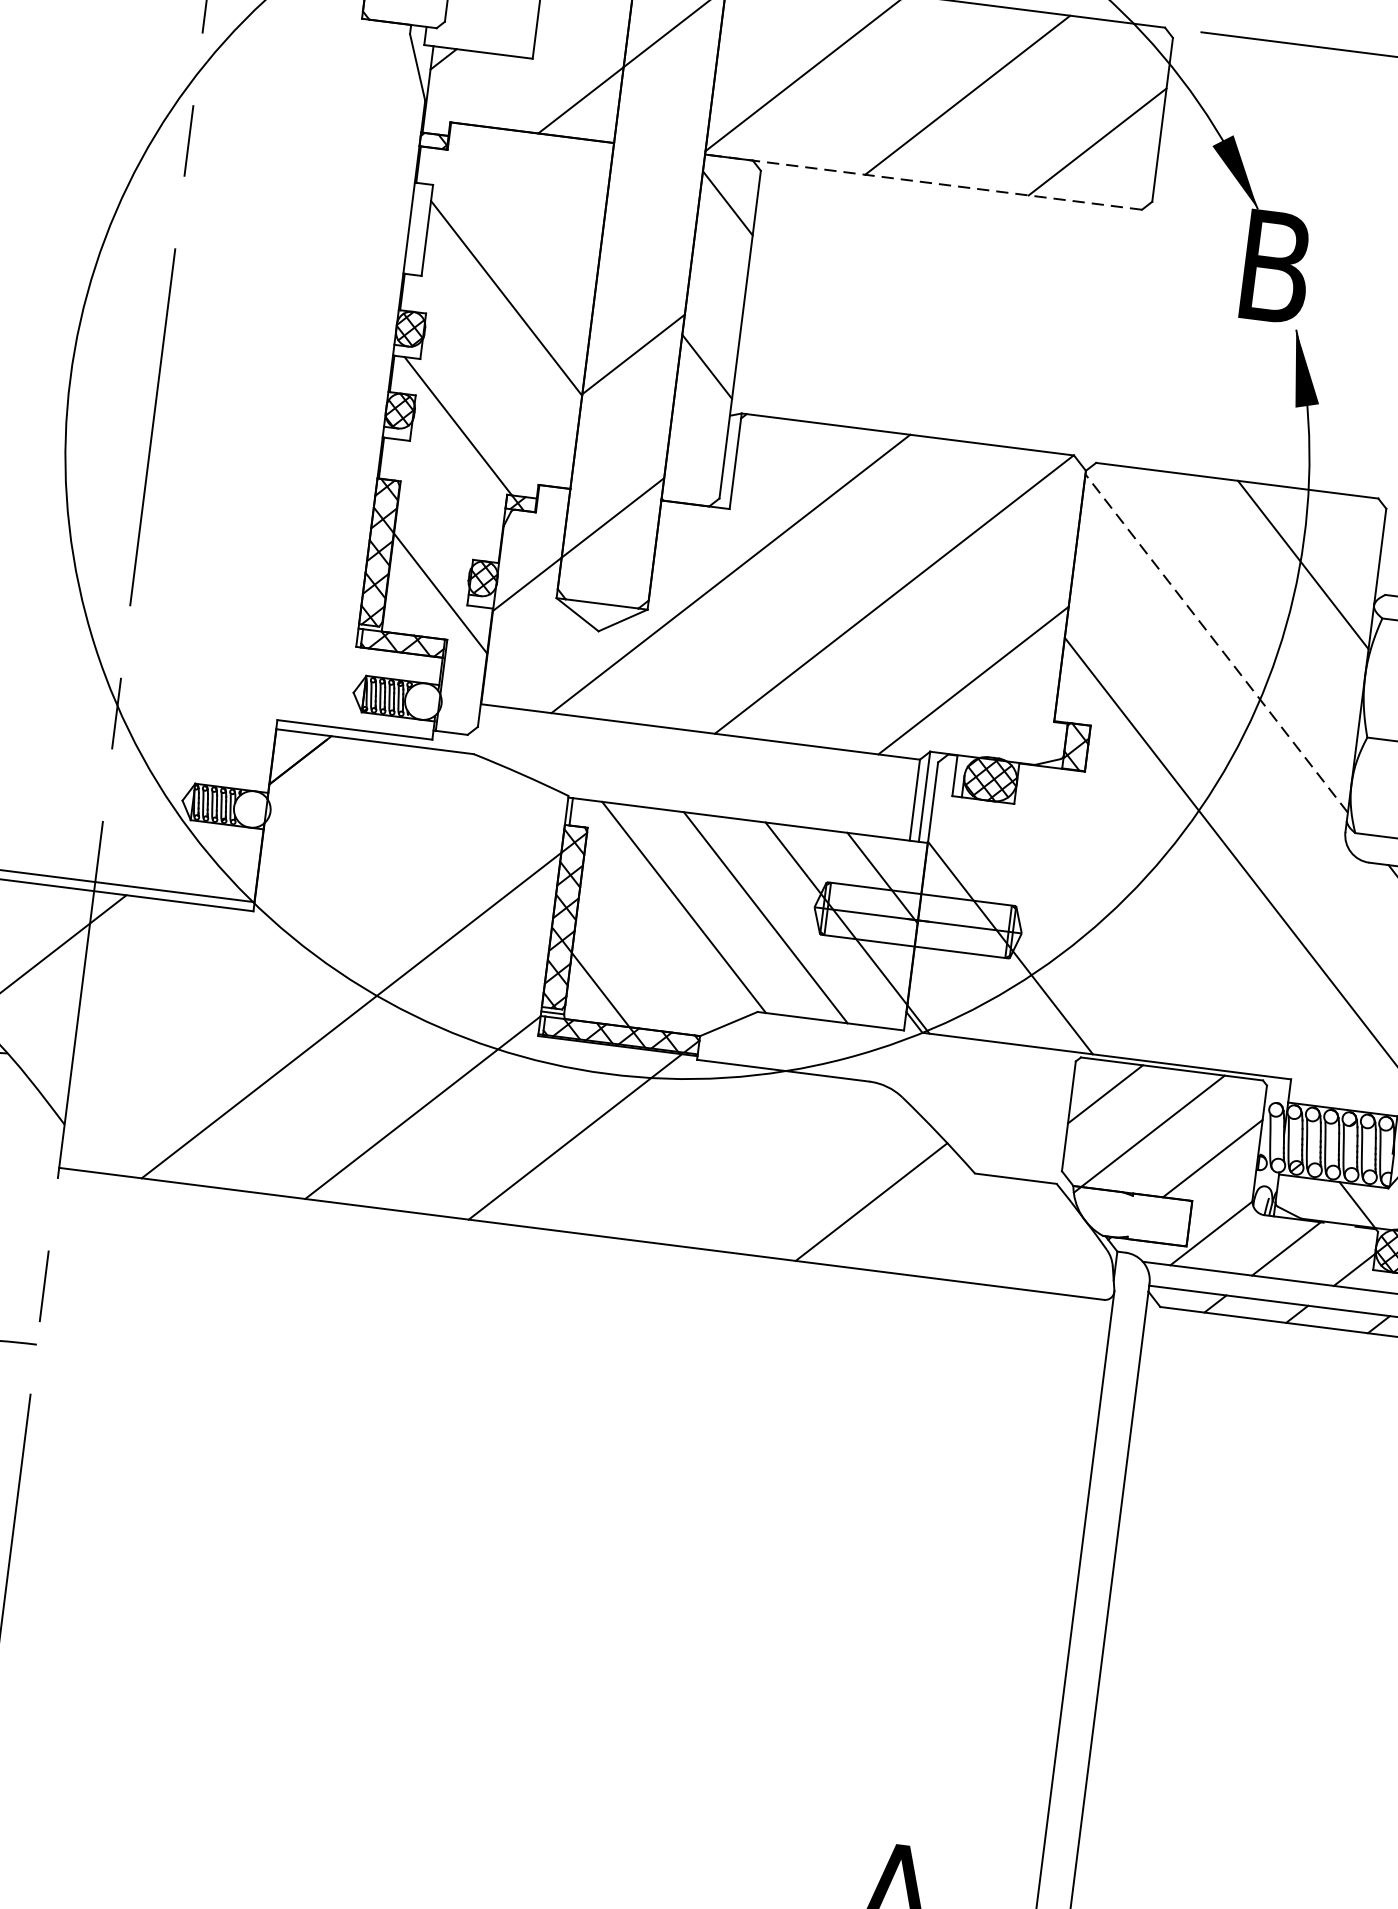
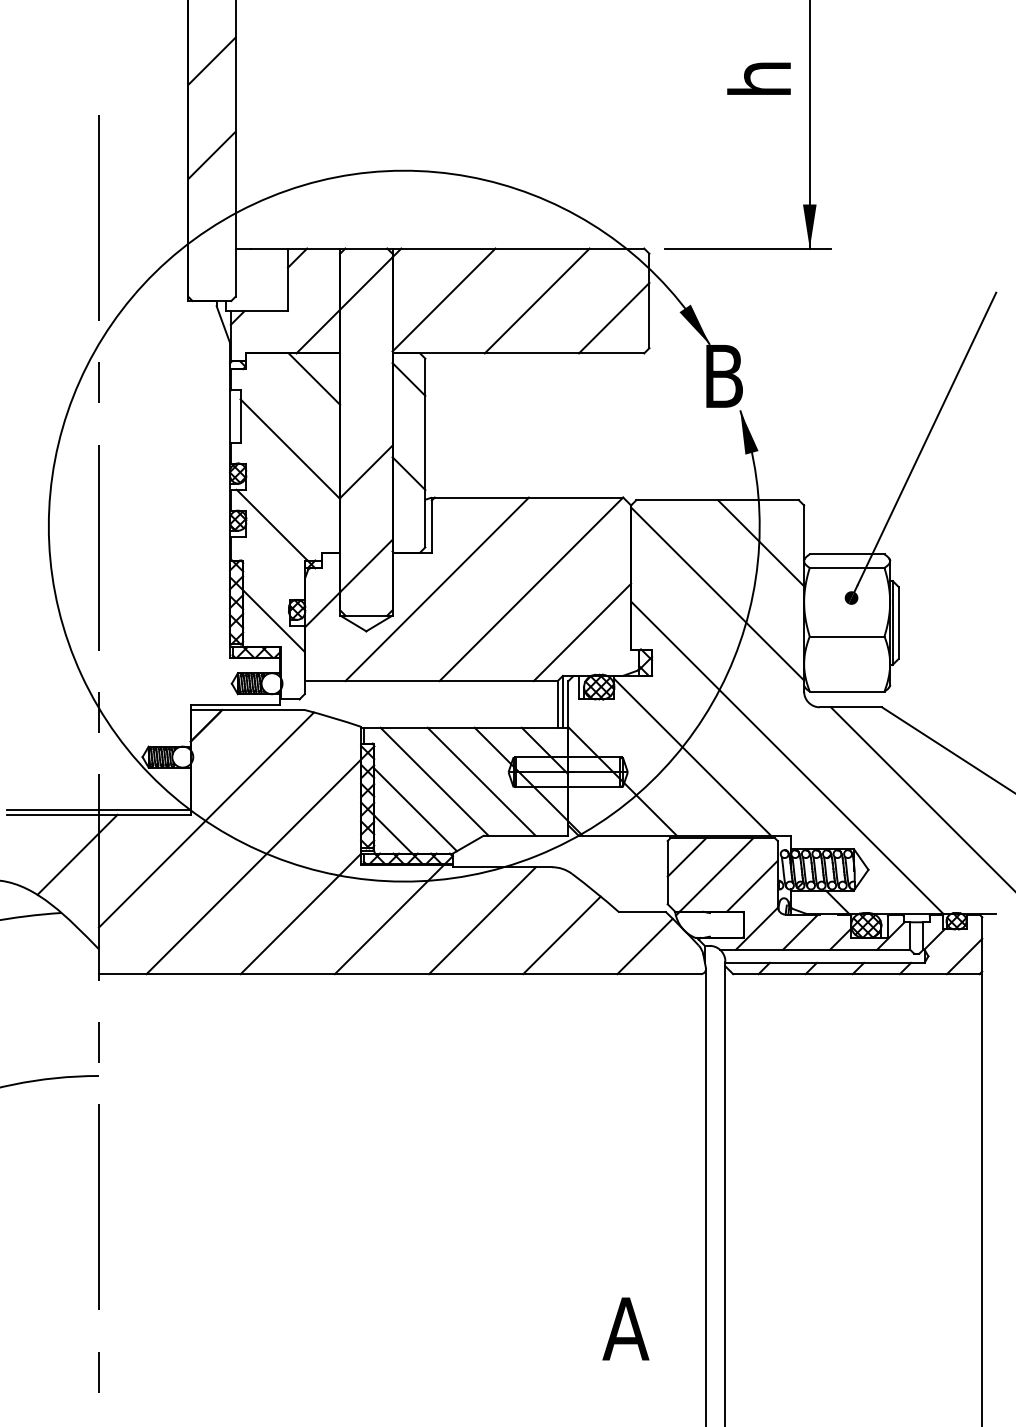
line: (564, 180) -> (314, 378), added
line: (923, 182) -> (518, 353), dashed -> solid
line: (1216, 642) -> (717, 593), dashed -> solid
line: (1137, 921) -> (692, 757), added
line: (279, 922) -> (206, 819), added
line: (644, 951) -> (415, 809), added
line: (736, 1158) -> (482, 920), added
line: (1012, 1239) -> (644, 946), added

